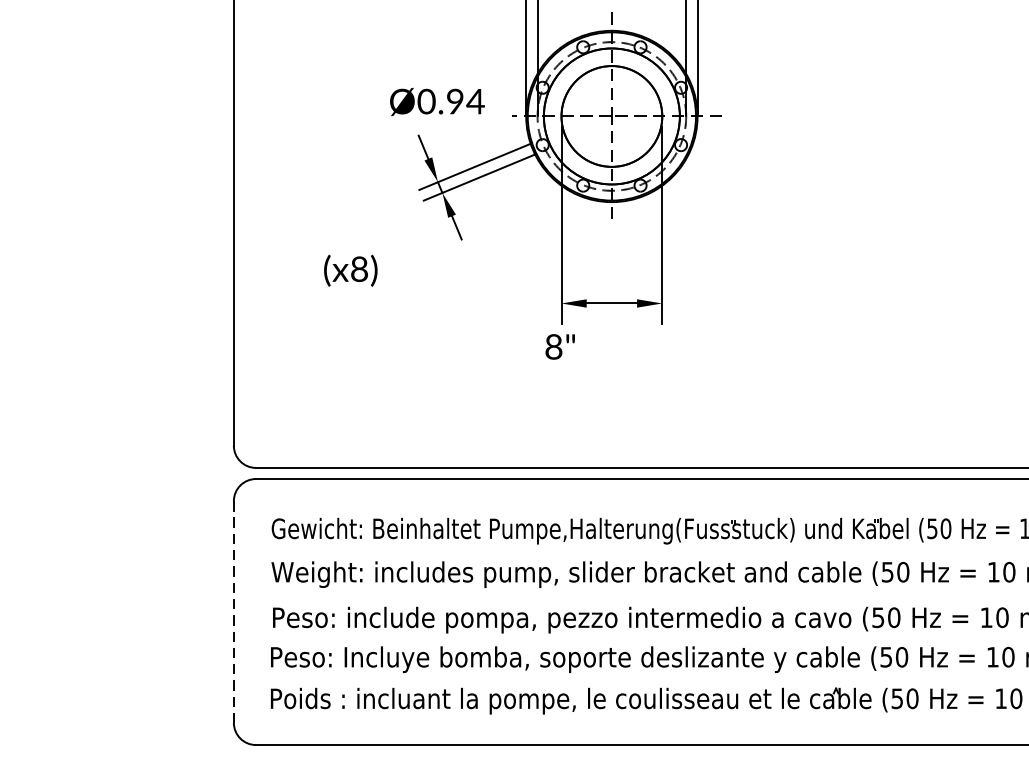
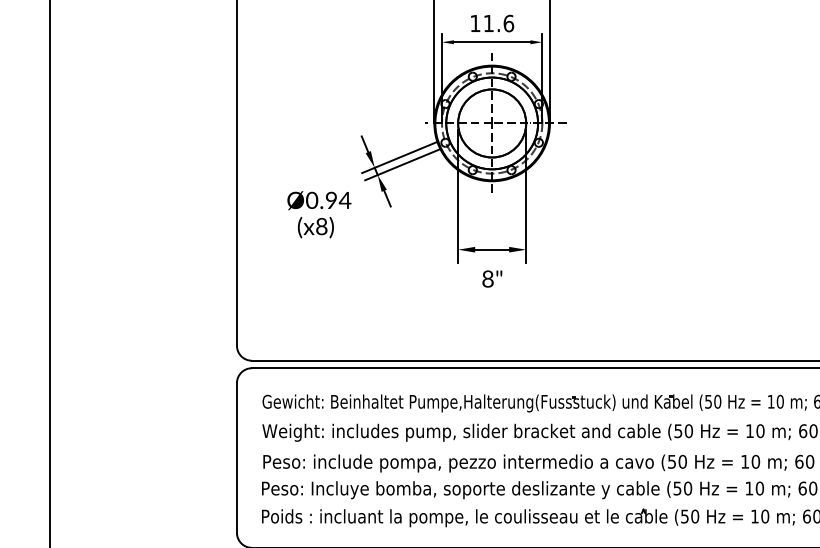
text: (437, 101) -> (319, 200), moved
text: (560, 346) -> (492, 278), moved
line: (233, 612) -> (236, 458), dashed -> solid

